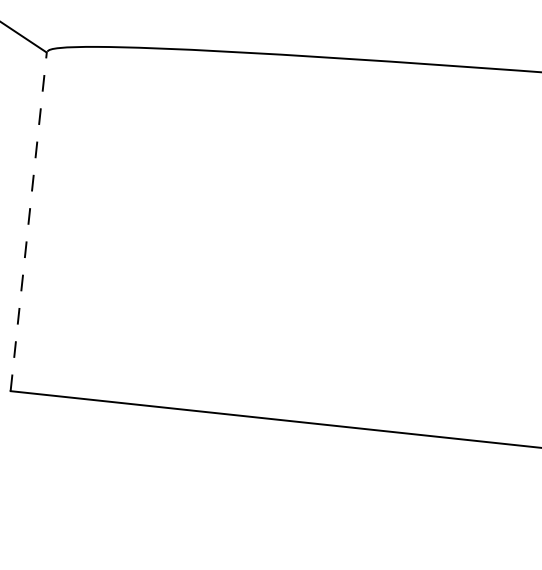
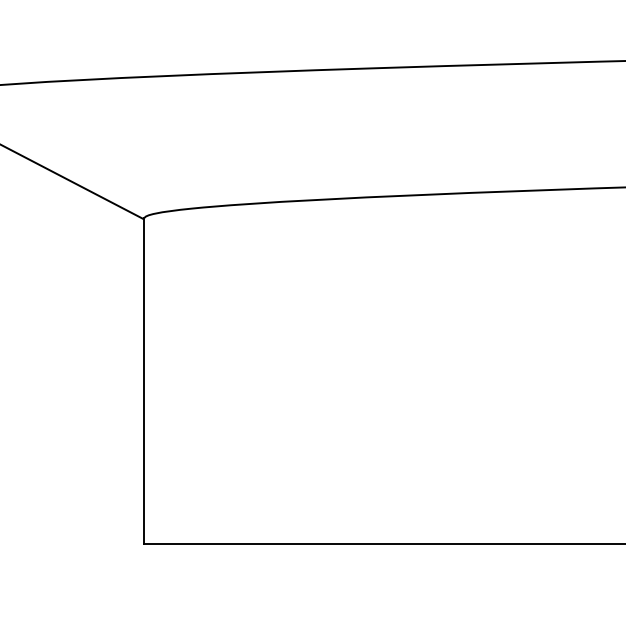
line: (28, 220) -> (143, 380), dashed -> solid

